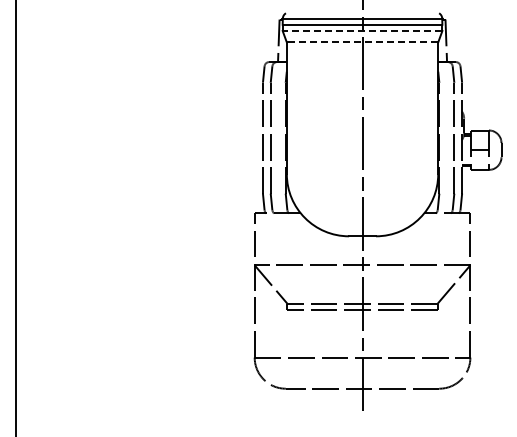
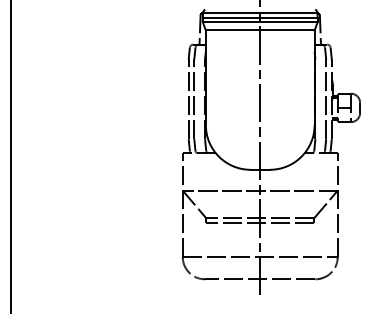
line: (362, 31) -> (260, 22), dashed -> solid
line: (362, 42) -> (260, 30), dashed -> solid

